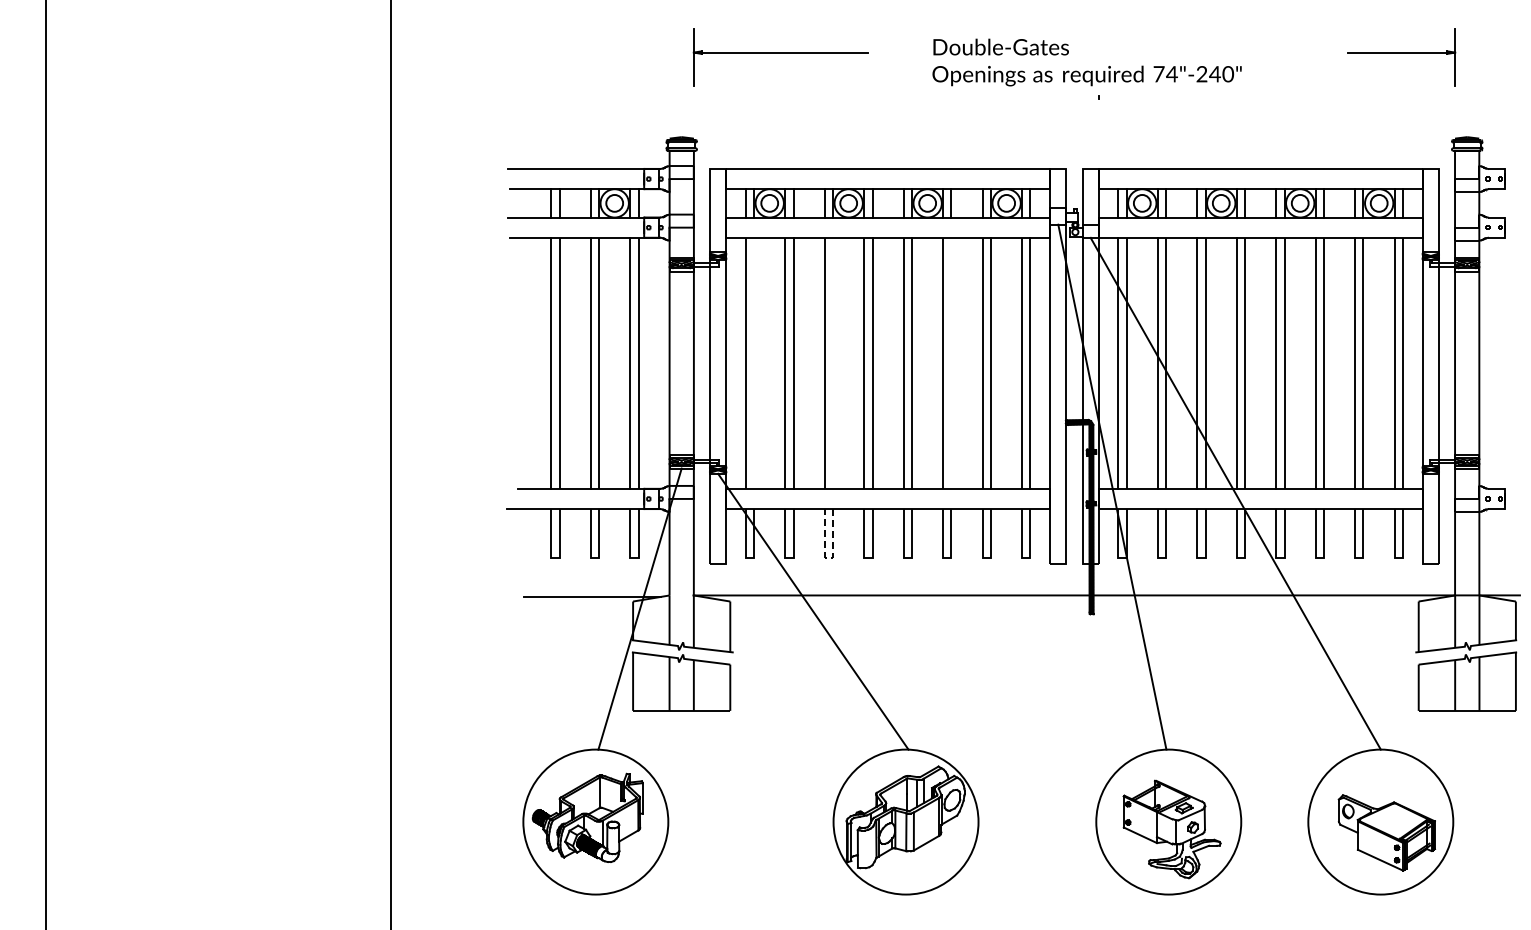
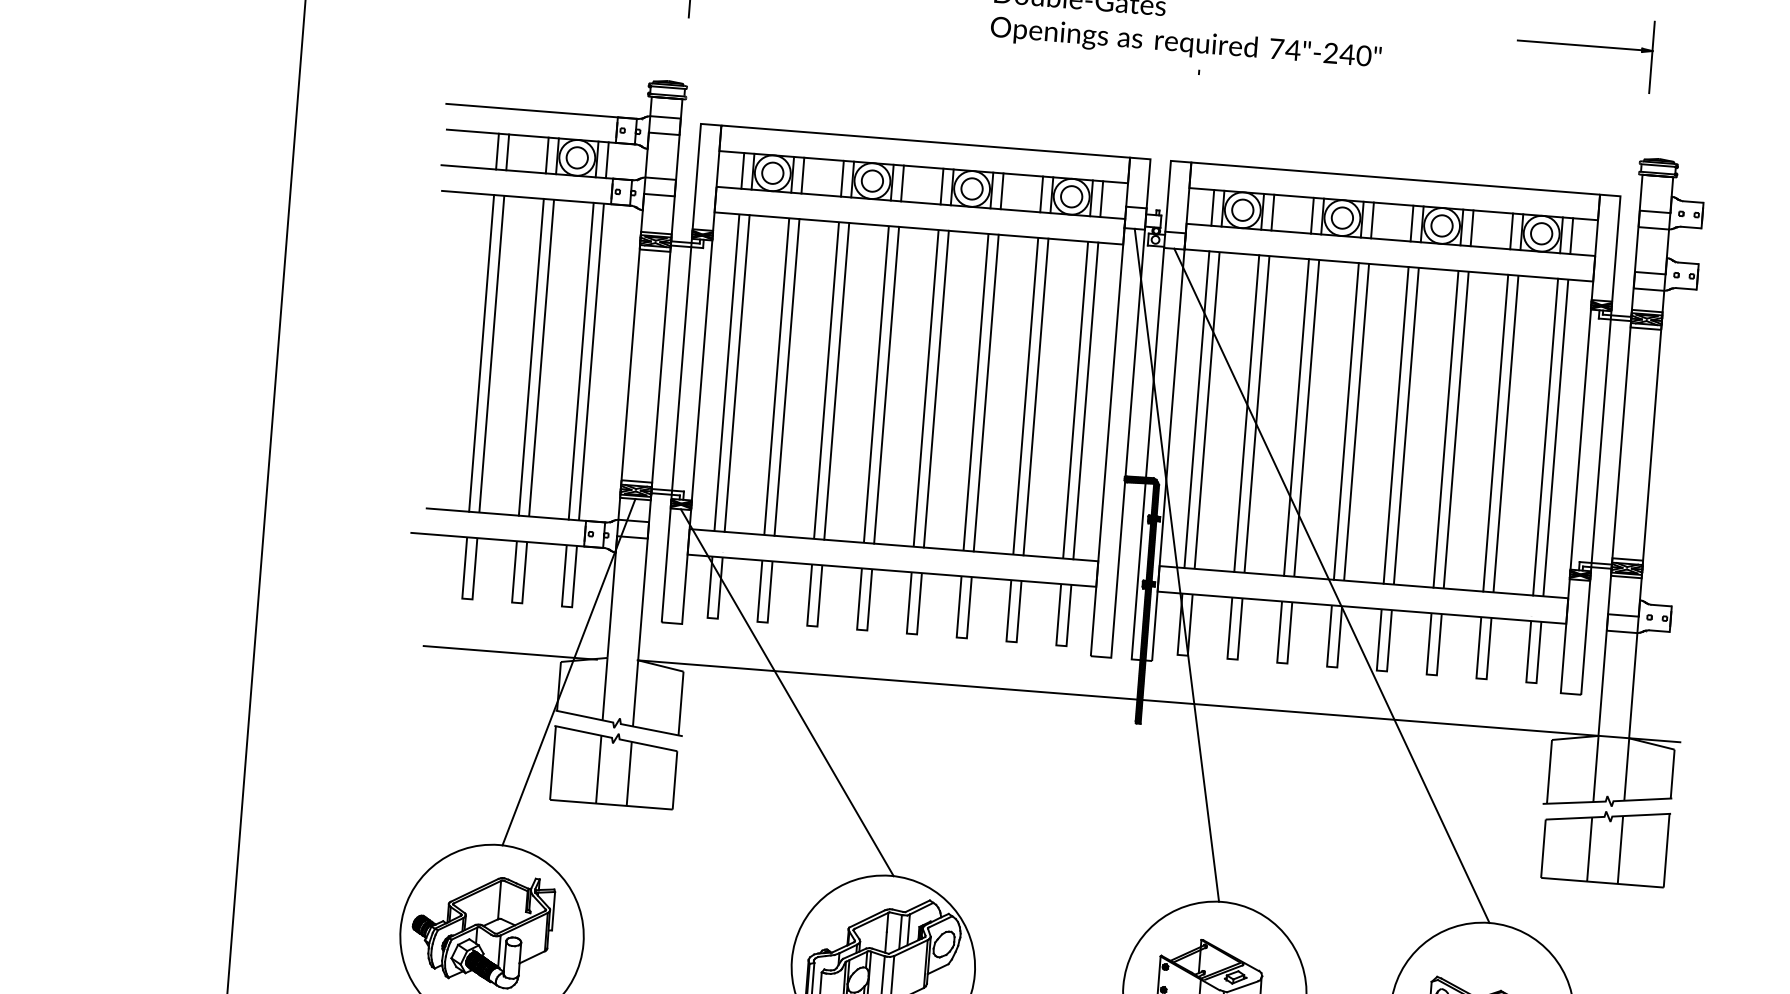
line: (754, 362) -> (737, 372), added
line: (832, 362) -> (836, 380), added
line: (951, 362) -> (986, 392), added
line: (828, 557) -> (811, 625), dashed -> solid

